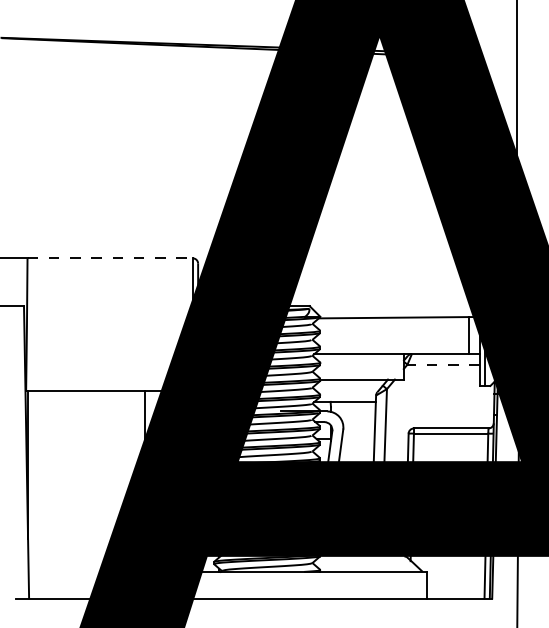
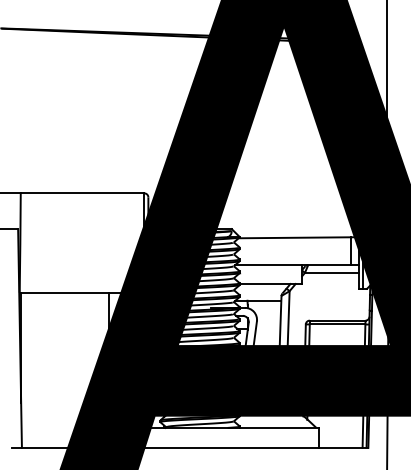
line: (110, 258) -> (82, 193), dashed -> solid
line: (443, 364) -> (331, 272), dashed -> solid

